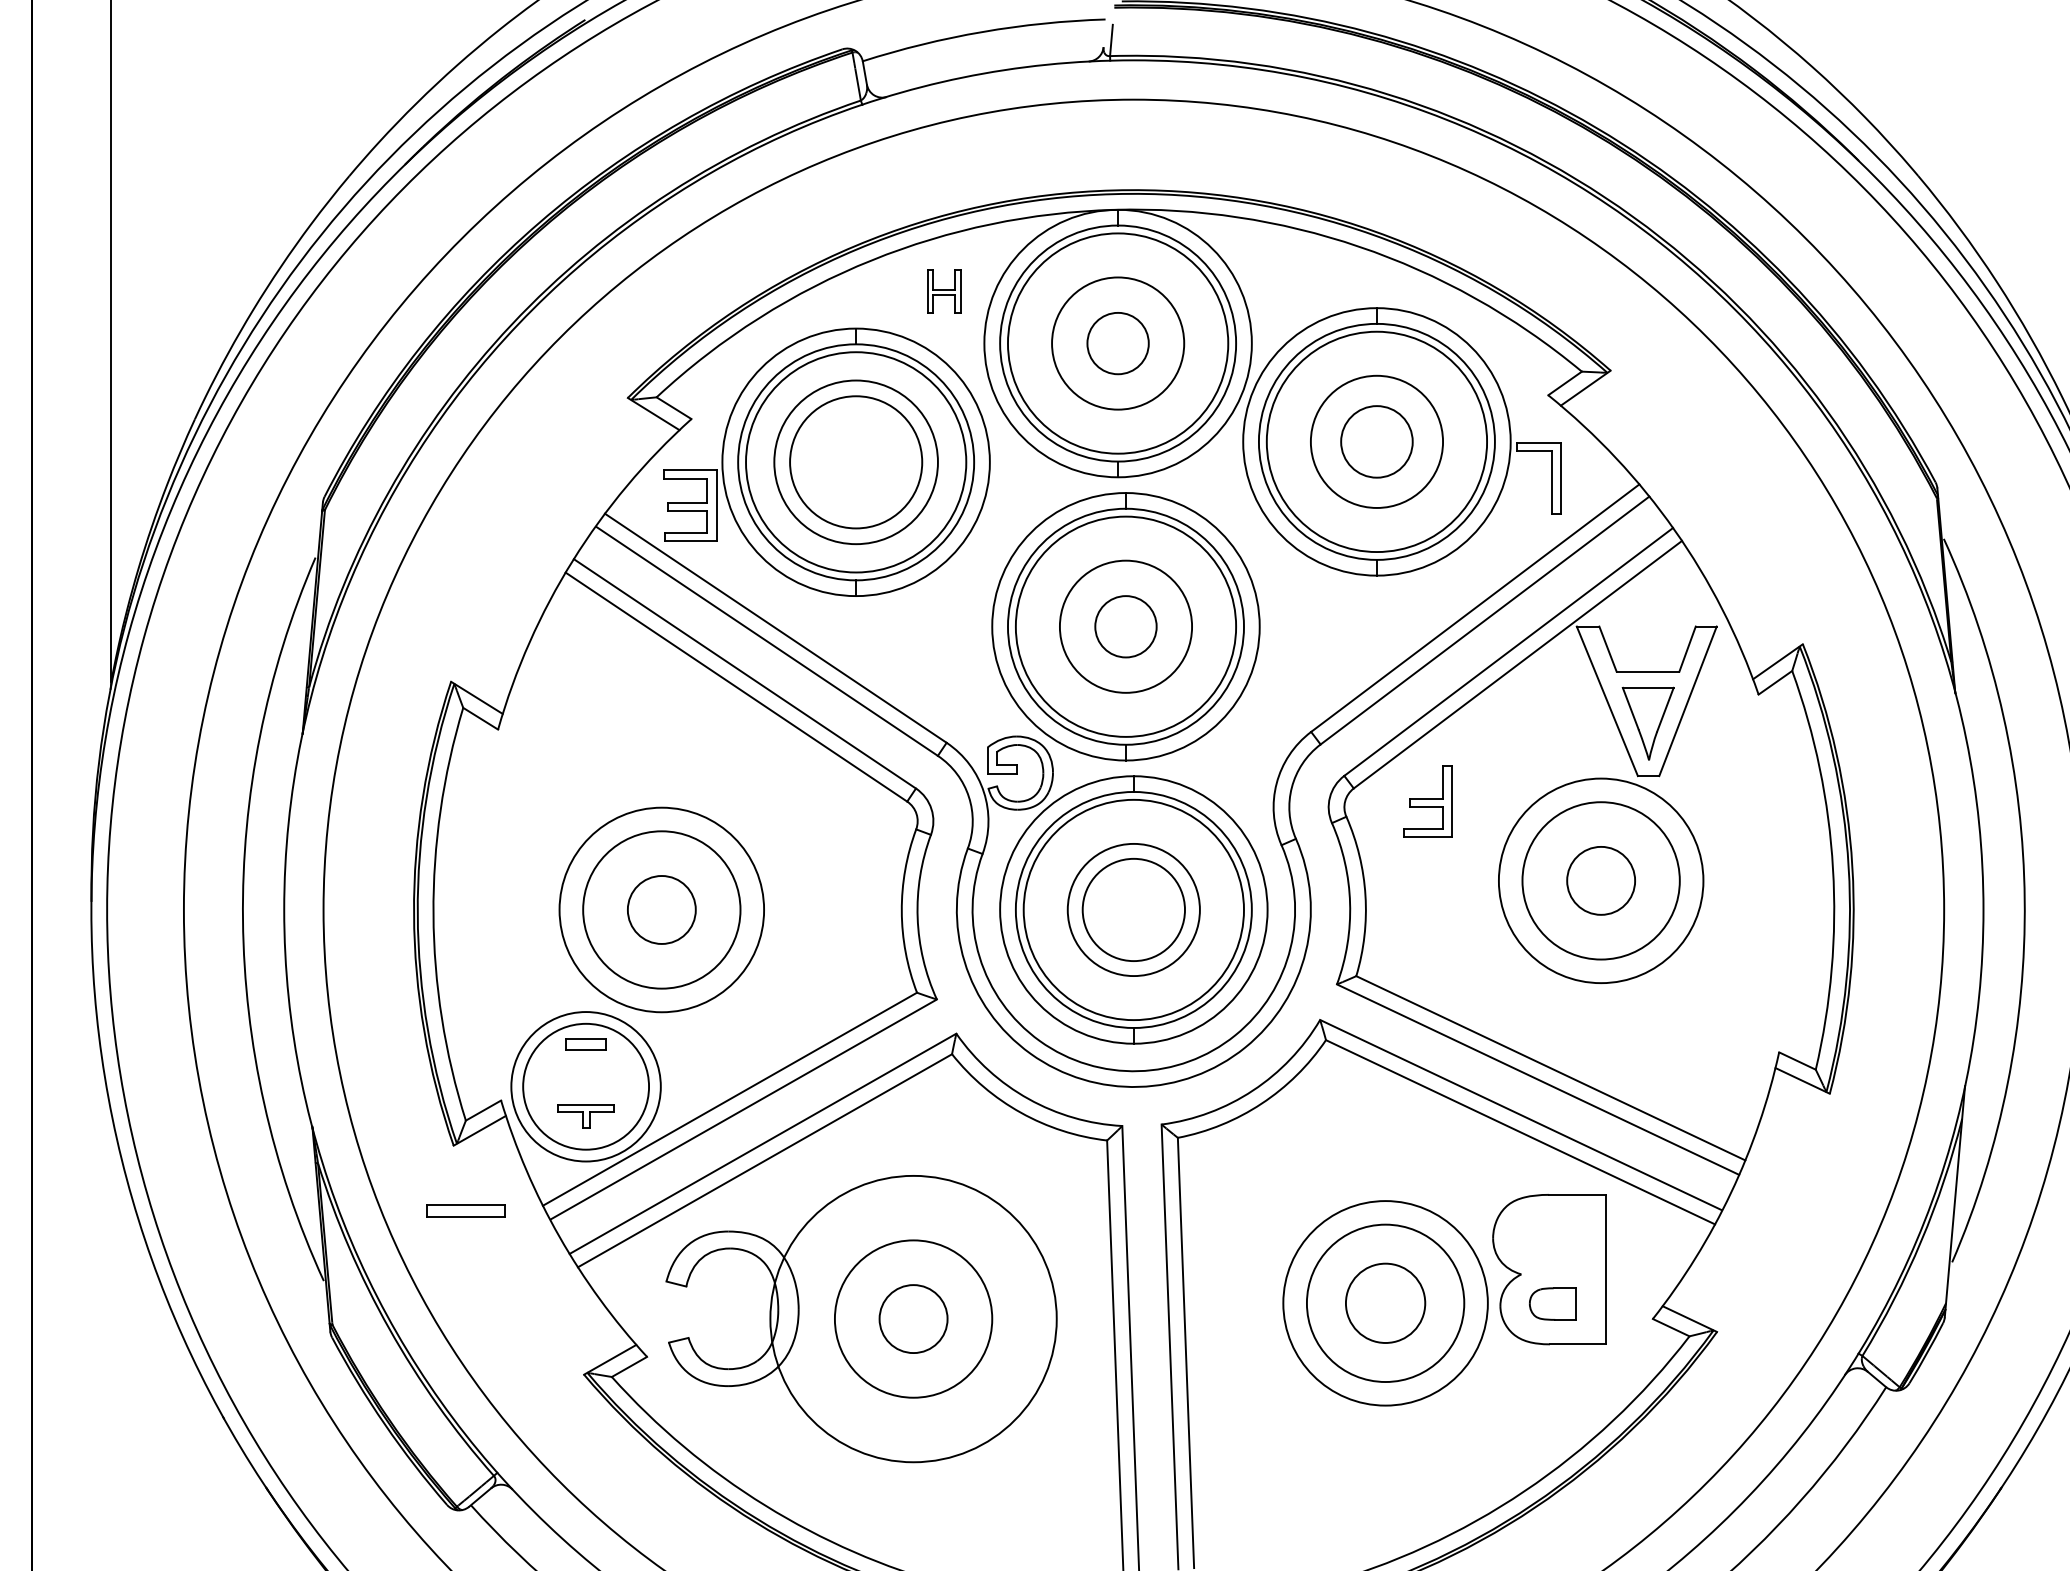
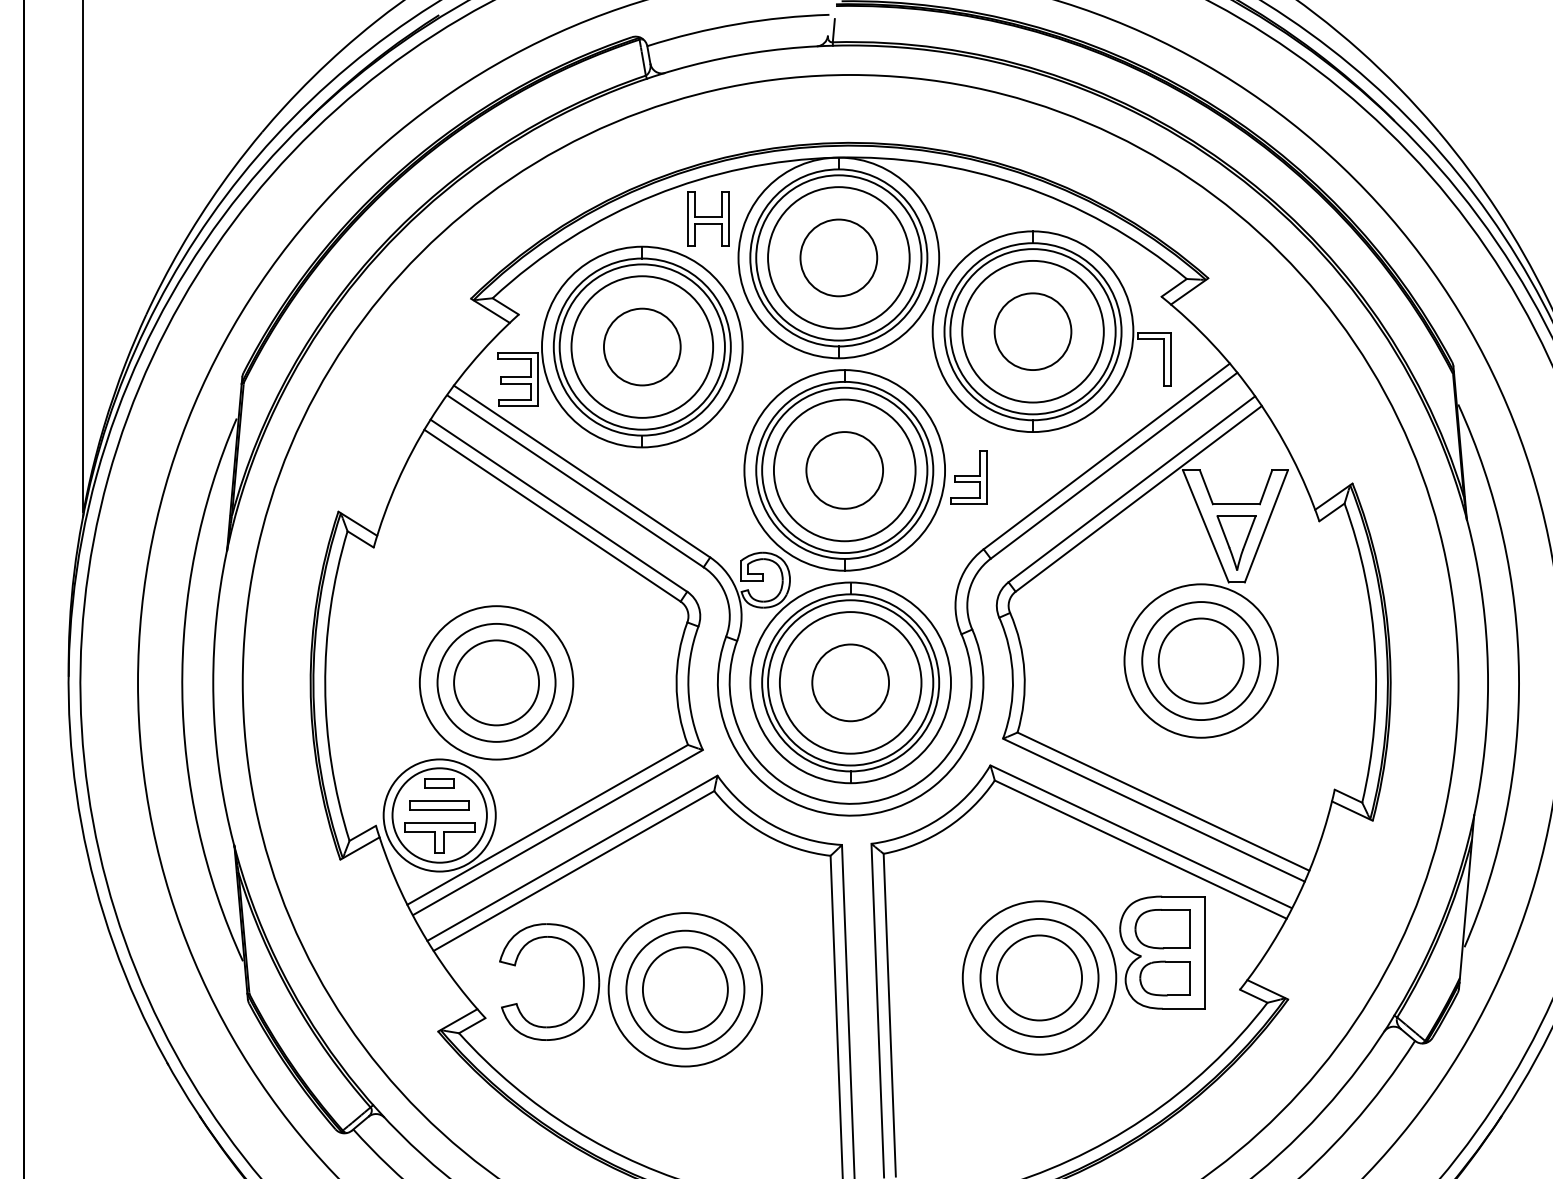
part: (944, 291) -> (708, 218), size x1.67
circle: (1117, 343) -> (838, 257), size x1.43
circle: (1117, 343) -> (838, 257), size x1.67
circle: (1376, 441) -> (1032, 331), size x1.43
circle: (1376, 441) -> (1032, 331), size x1.43
circle: (855, 461) -> (641, 346), size x1.43
circle: (856, 462) -> (642, 347), size x0.62
circle: (1125, 626) -> (844, 470), size x1.43
circle: (1125, 626) -> (844, 470), size x1.67
part: (1427, 801) -> (968, 477), moved
circle: (1600, 880) -> (1200, 660), size x1.67
circle: (661, 909) -> (496, 682), size x1.67
circle: (1133, 909) -> (850, 682), size x1.43
part: (585, 1116) -> (439, 837), size x1.67
part: (465, 1210) -> (439, 804), moved
part: (1549, 1237) -> (1162, 928), added
circle: (1385, 1302) -> (1039, 977), size x1.43
part: (1552, 1303) -> (1164, 978), size x1.43
circle: (913, 1318) -> (685, 989), size x0.71
circle: (913, 1318) -> (685, 989), size x1.67

